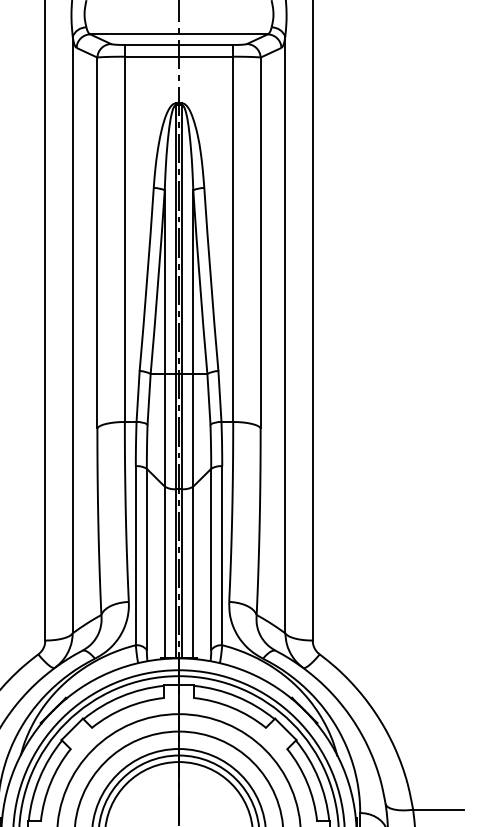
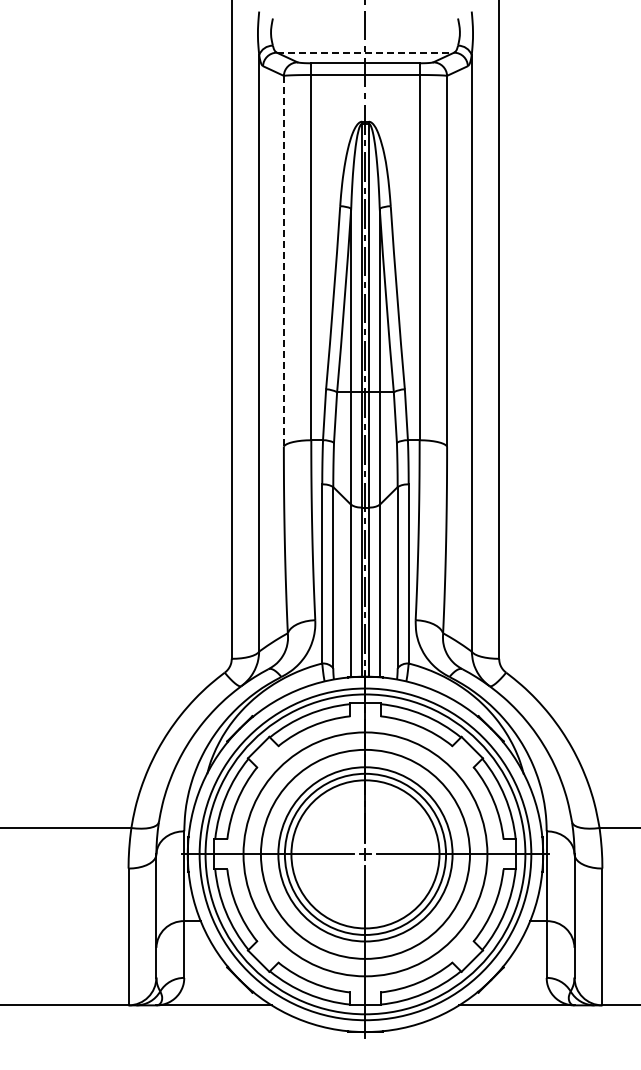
line: (179, 34) -> (365, 52), solid -> dashed
line: (97, 242) -> (283, 260), solid -> dashed

